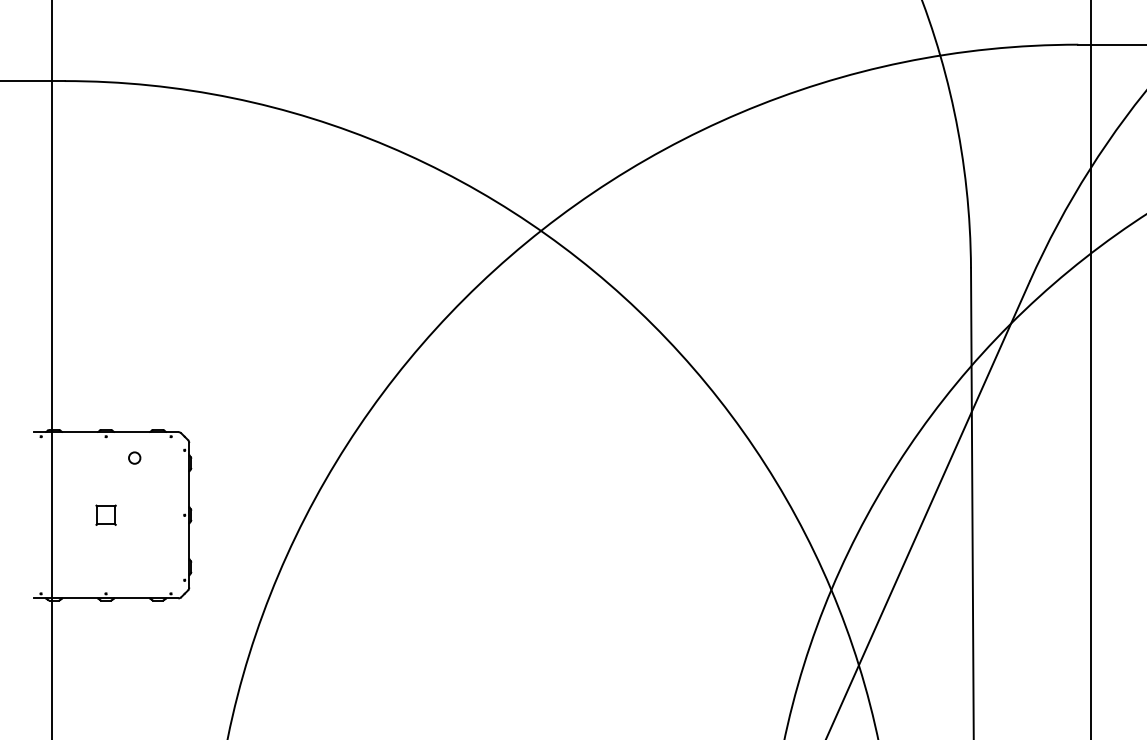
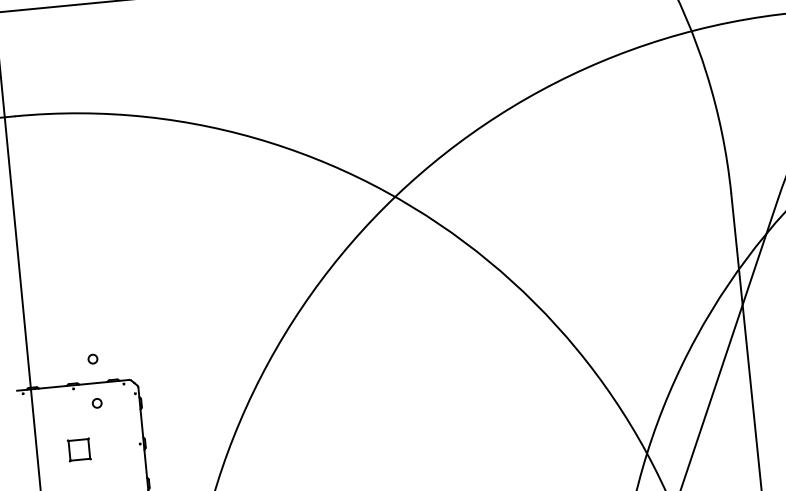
circle: (134, 400) -> (92, 358), added
part: (105, 514) -> (78, 449), size x1.4

